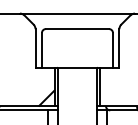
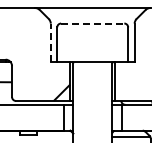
line: (77, 29) -> (92, 23), solid -> dashed
line: (35, 48) -> (50, 42), solid -> dashed

